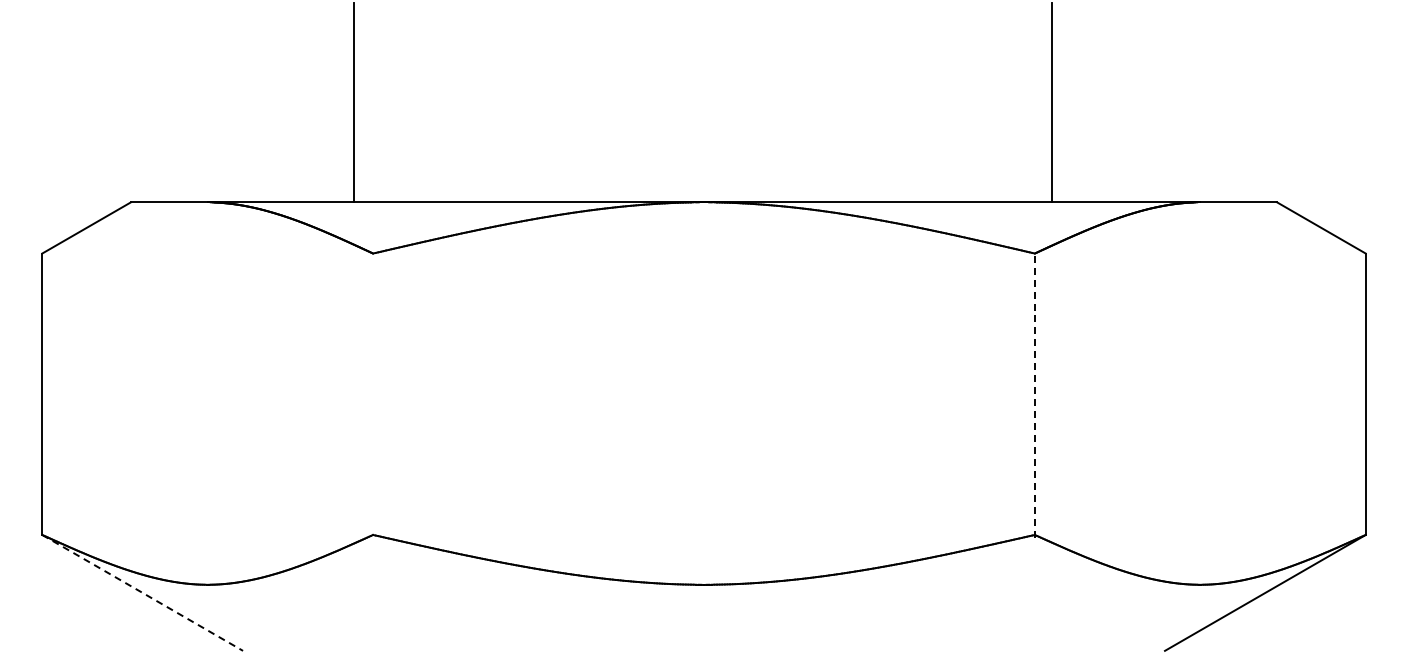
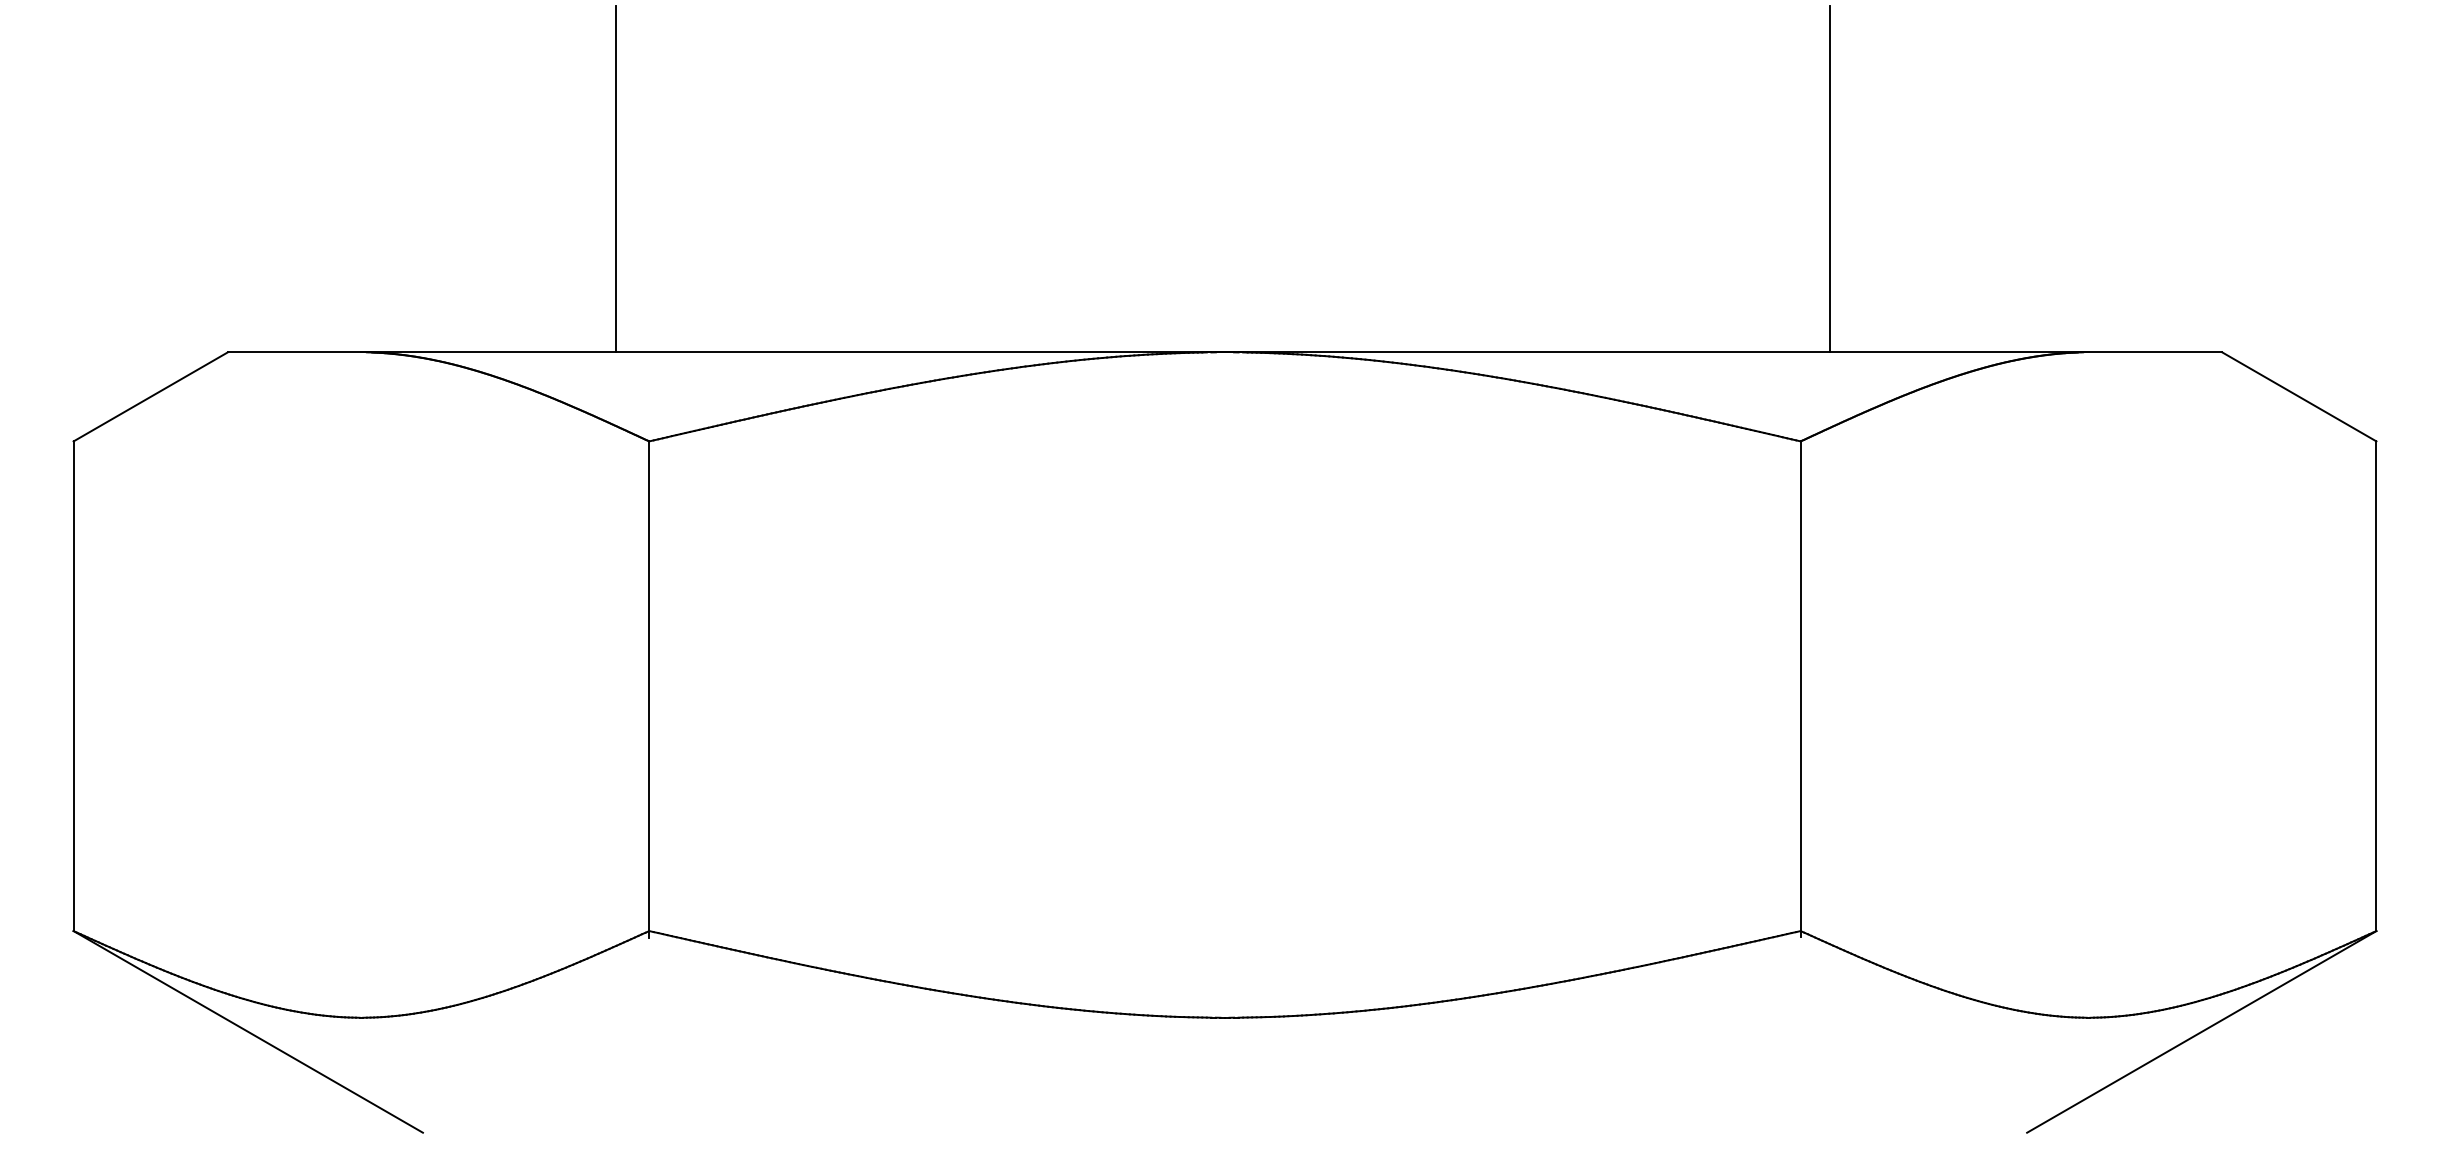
line: (1034, 395) -> (1800, 688), dashed -> solid
line: (373, 396) -> (649, 690), added
line: (142, 592) -> (247, 1031), dashed -> solid

